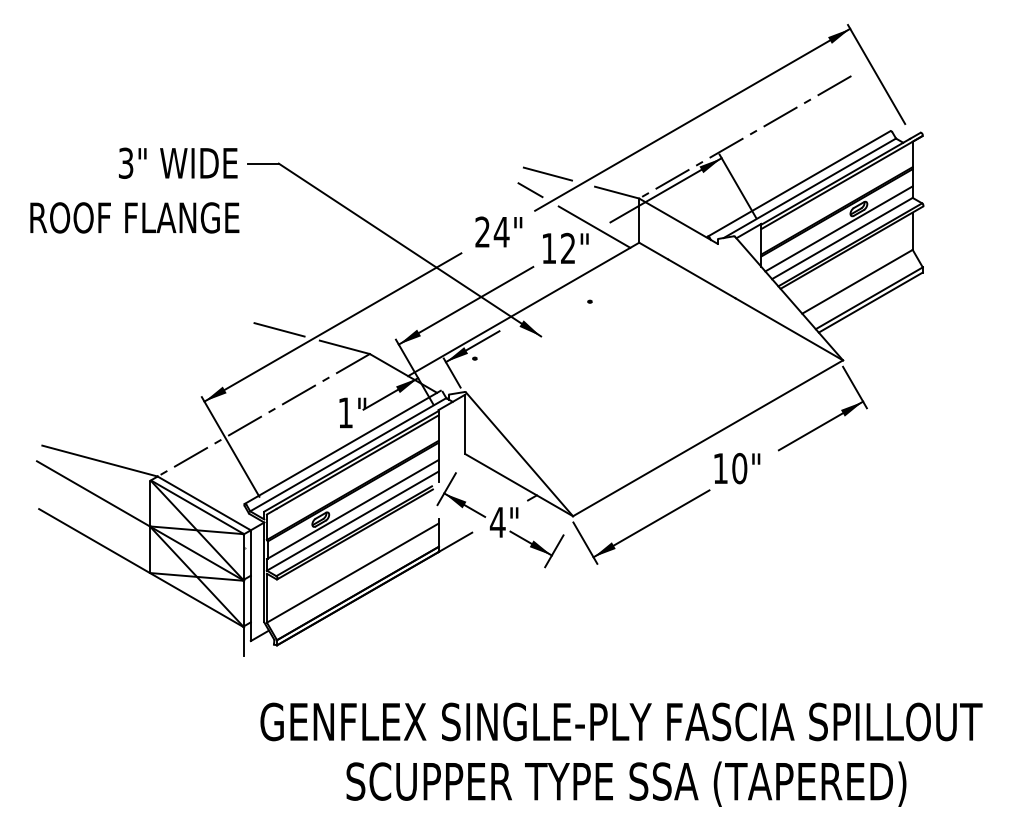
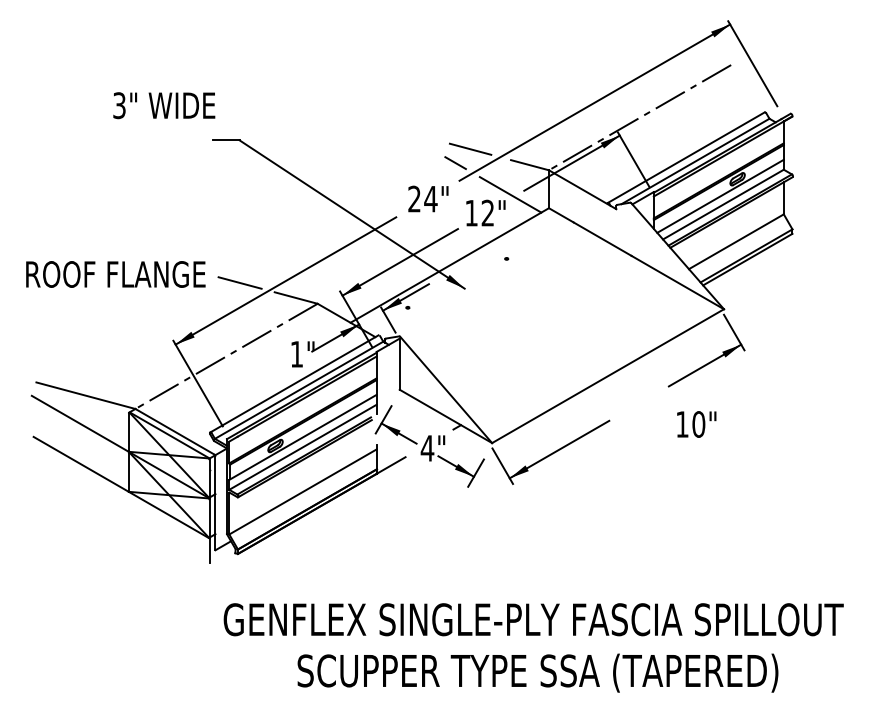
text: (178, 162) -> (164, 104), moved
text: (134, 217) -> (115, 274), moved
text: (737, 468) -> (696, 424), moved

